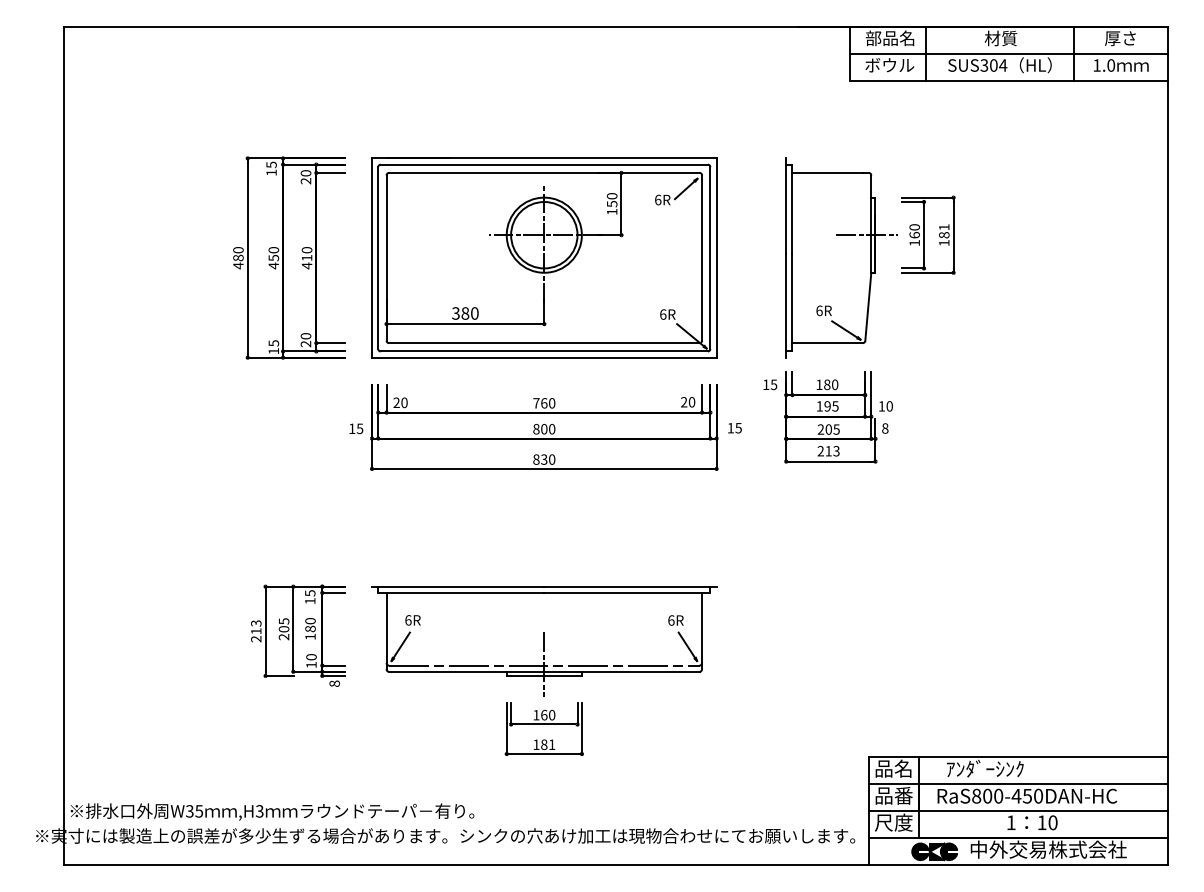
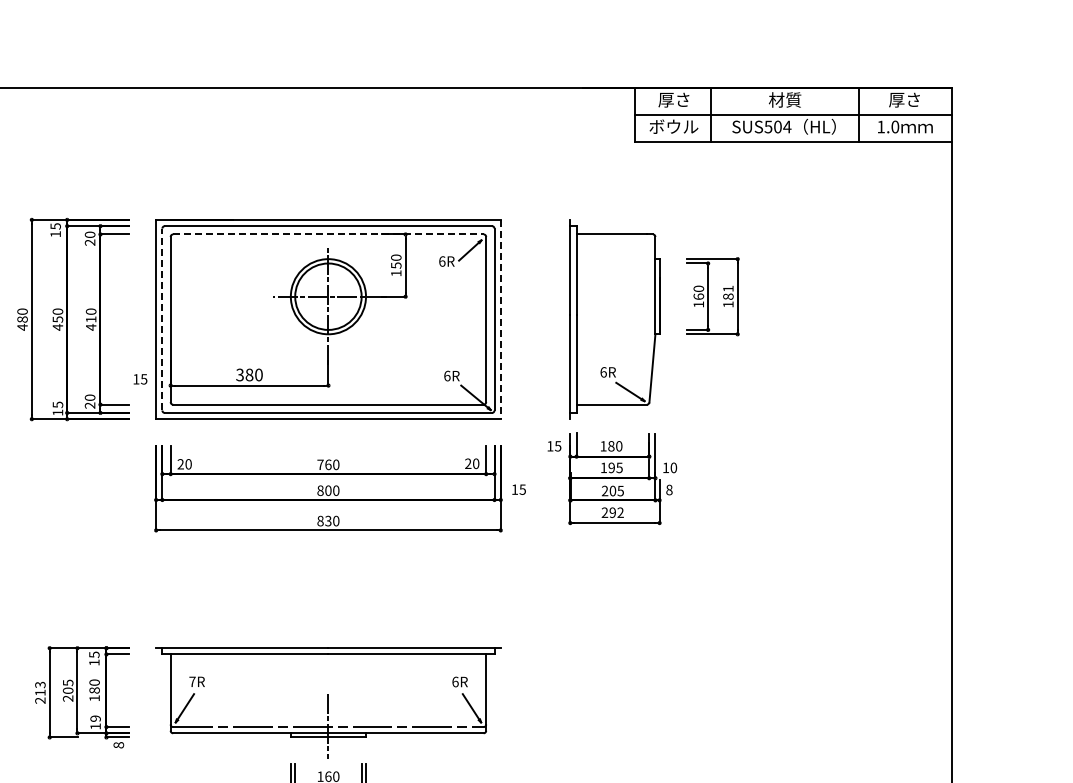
text: (889, 38) -> (673, 100), 部品名 -> 厚さ
text: (984, 65) -> (768, 127), SUS304 -> SUS504
line: (544, 172) -> (328, 234), solid -> dashed
line: (867, 235) -> (651, 297), removed
line: (378, 258) -> (162, 320), solid -> dashed
line: (716, 258) -> (500, 320), solid -> dashed
text: (356, 428) -> (140, 379), moved
text: (832, 450) -> (616, 512), 213 -> 292
text: (408, 620) -> (192, 682), 6R -> 7R
text: (311, 657) -> (95, 719), 10 -> 19

